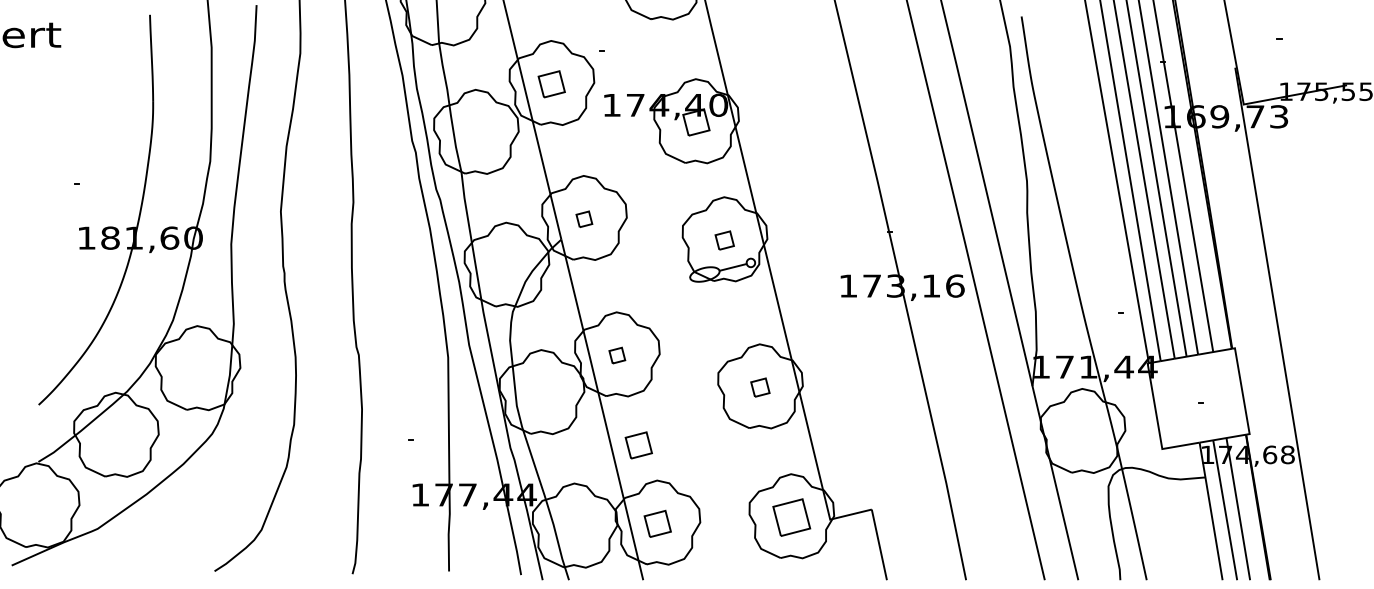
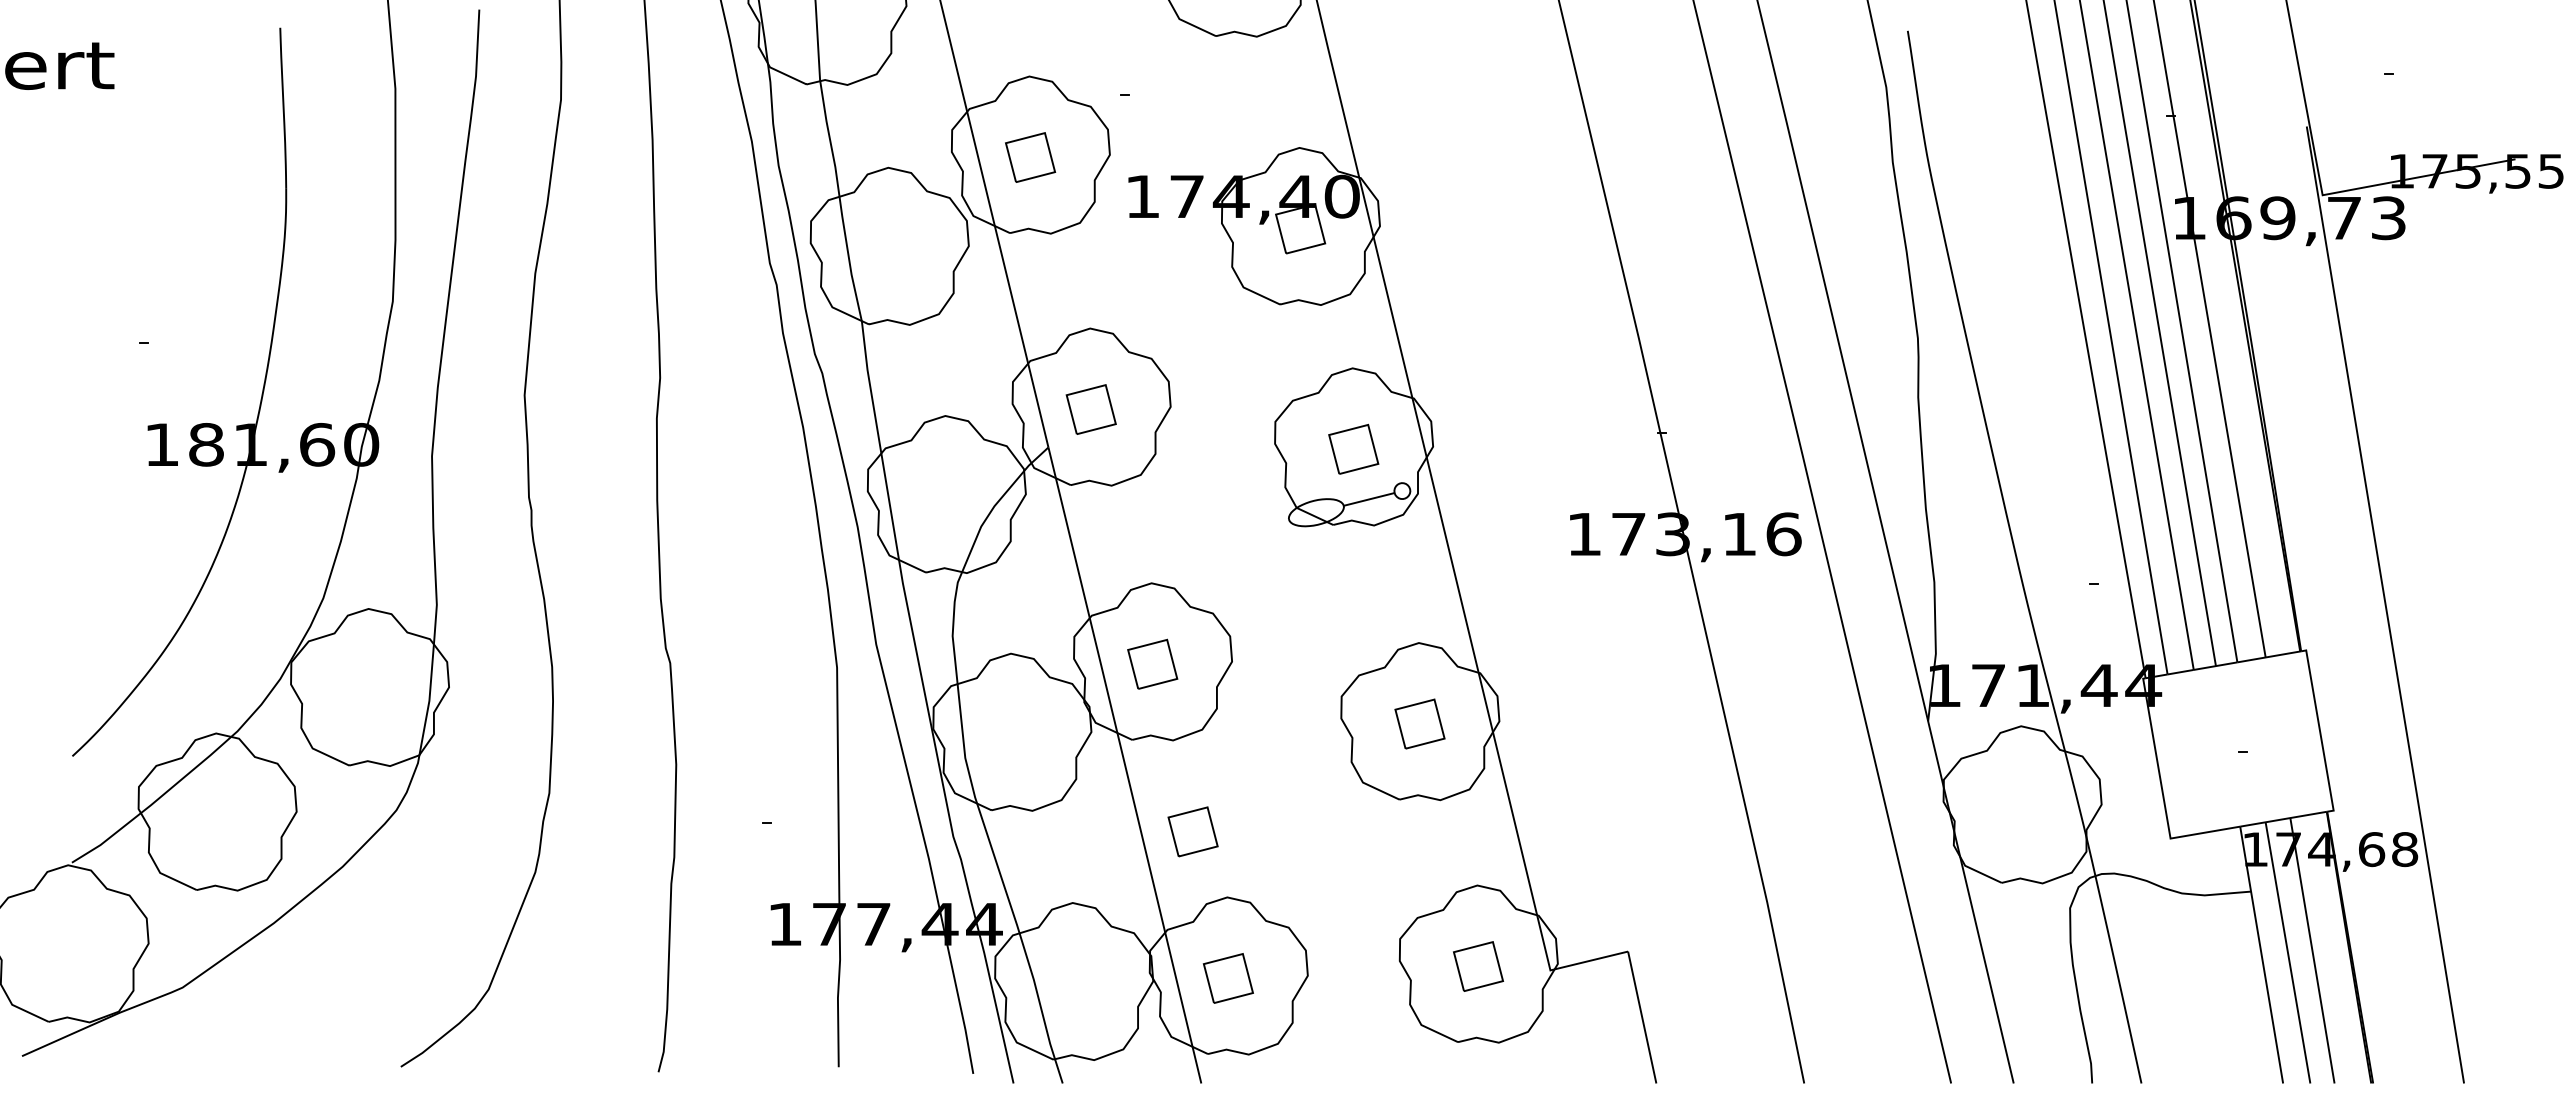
part: (584, 219) -> (1091, 409), size x1.67
part: (724, 240) -> (1353, 449), size x1.43
part: (617, 355) -> (1153, 663), size x1.67
part: (760, 387) -> (1420, 723), size x1.43
part: (791, 517) -> (1478, 966), size x0.71

